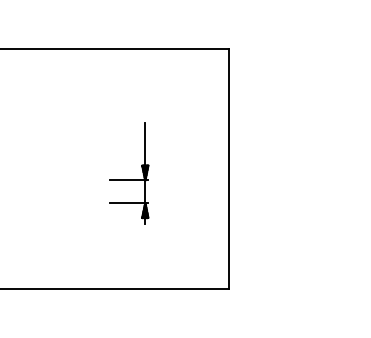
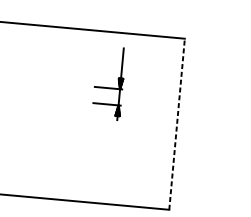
line: (229, 168) -> (177, 123), solid -> dashed
part: (129, 173) -> (109, 83), moved

